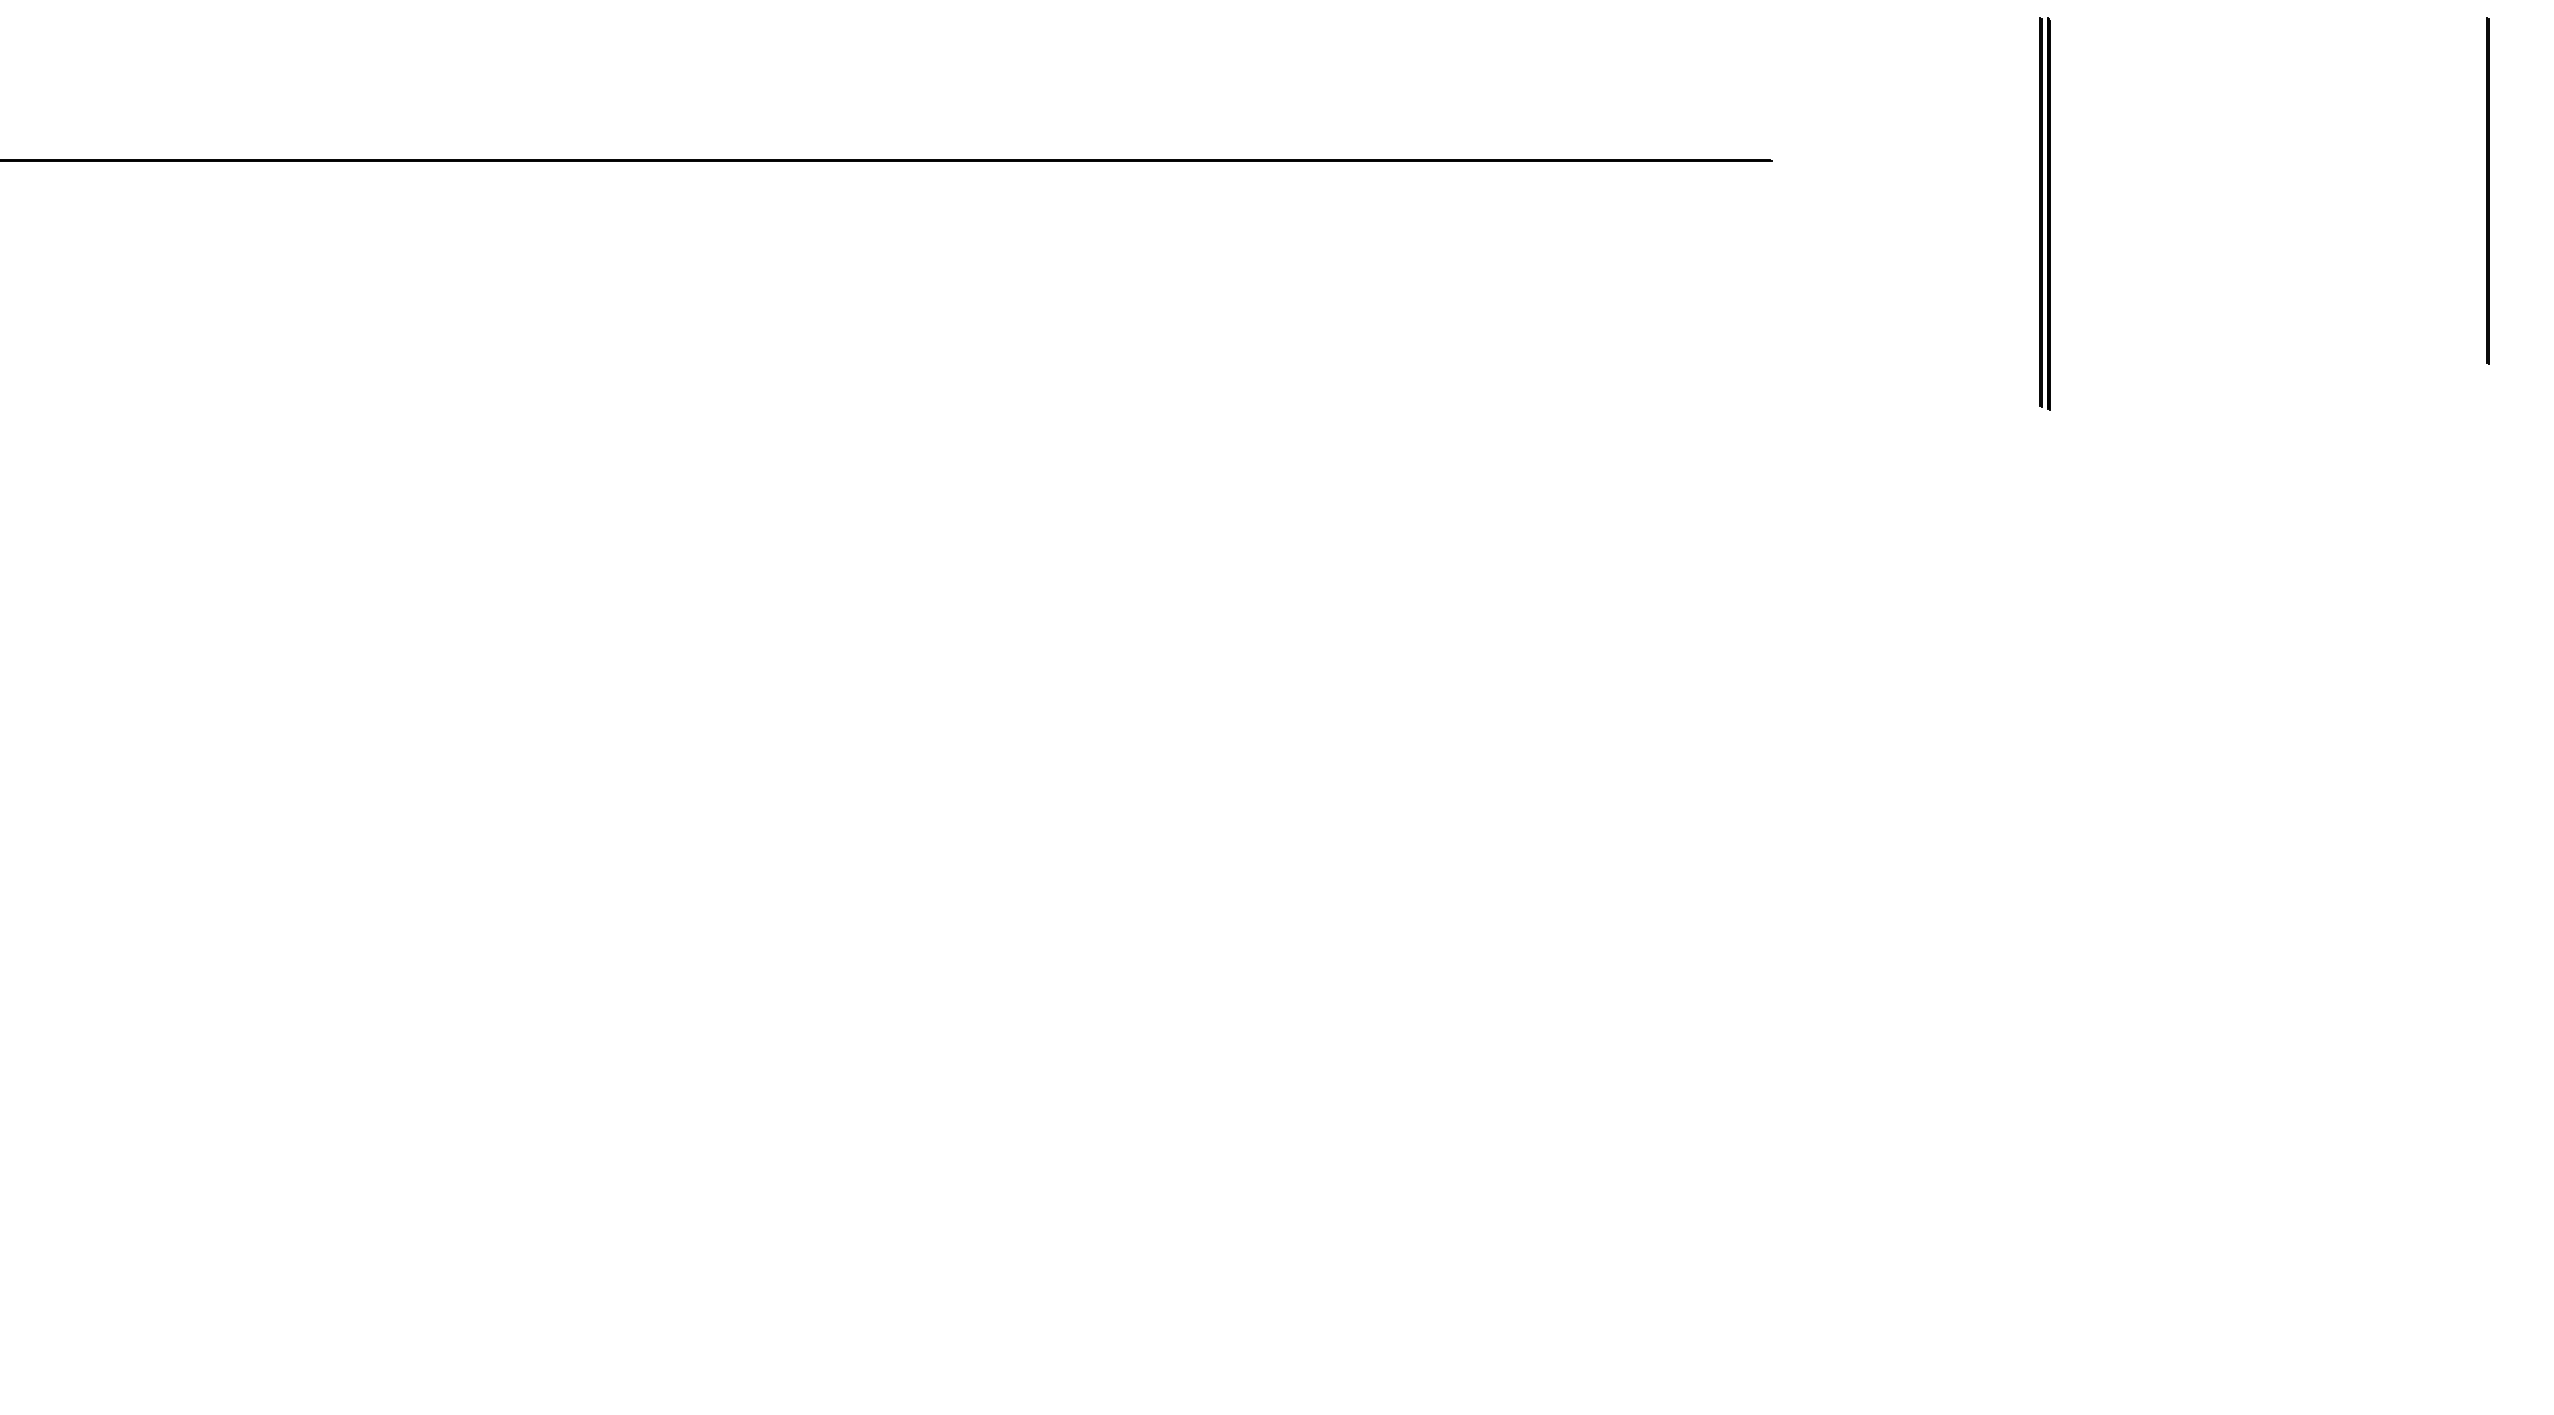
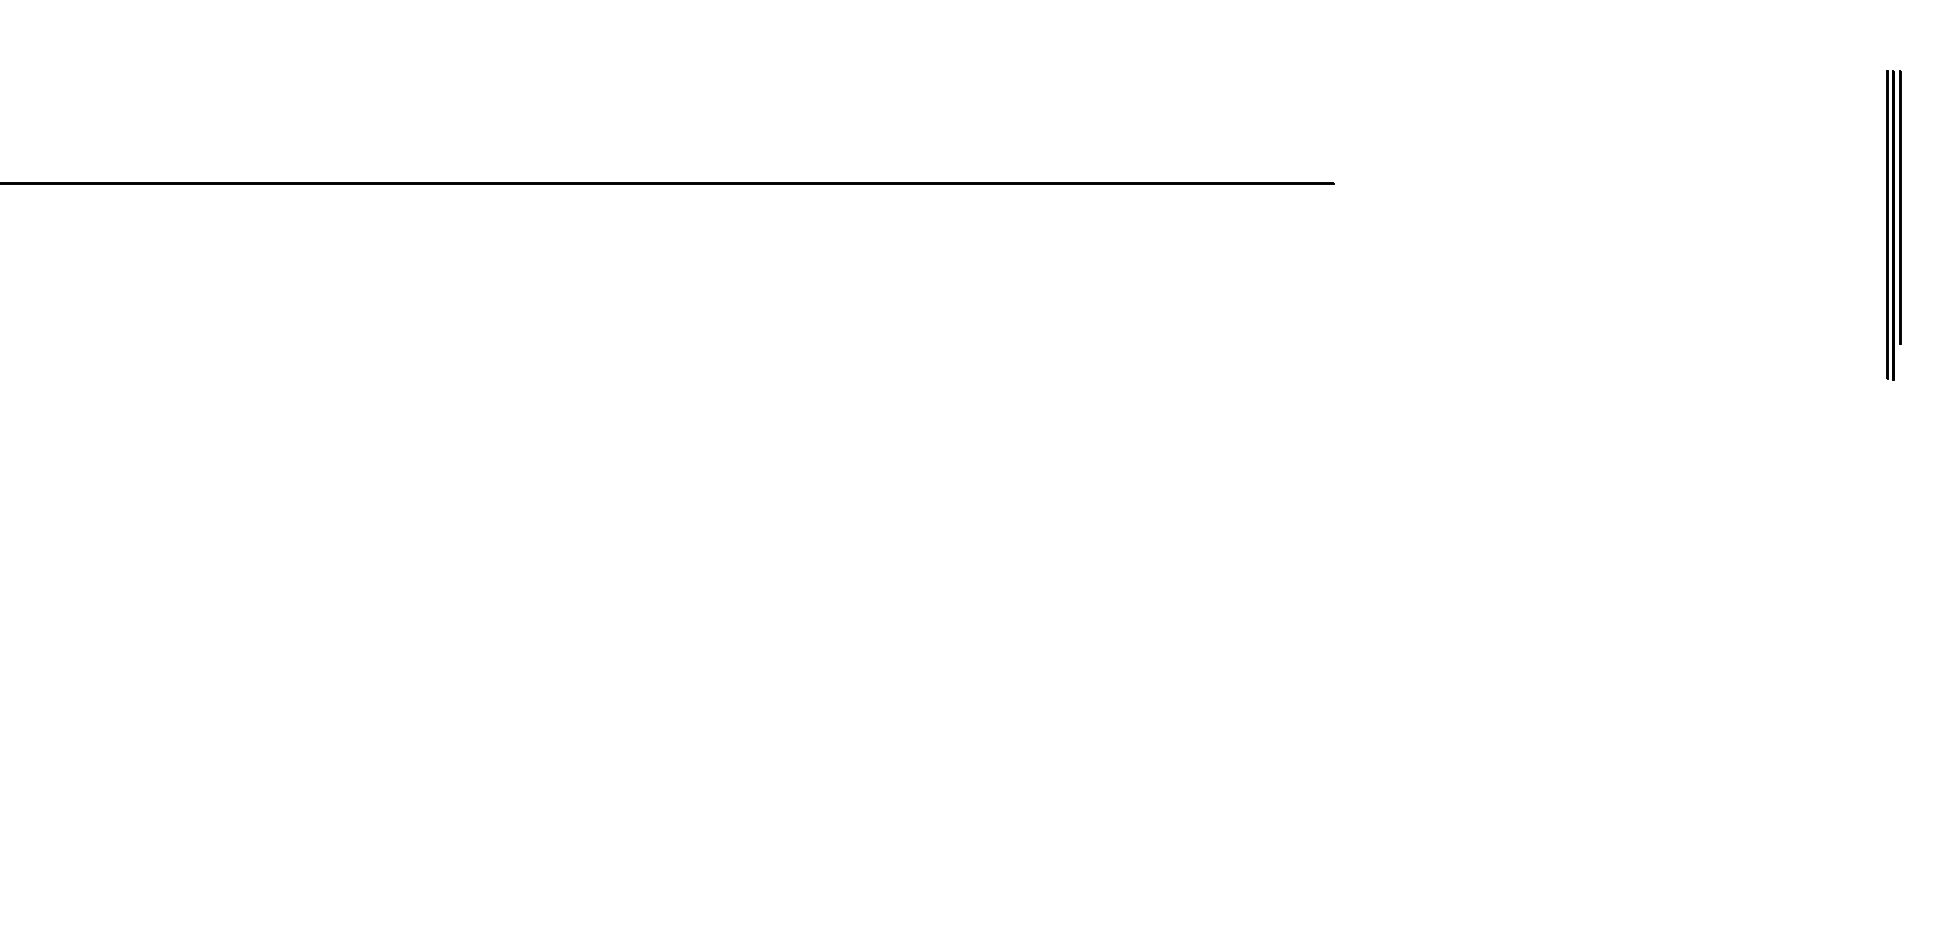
part: (2044, 213) -> (1889, 225), moved

